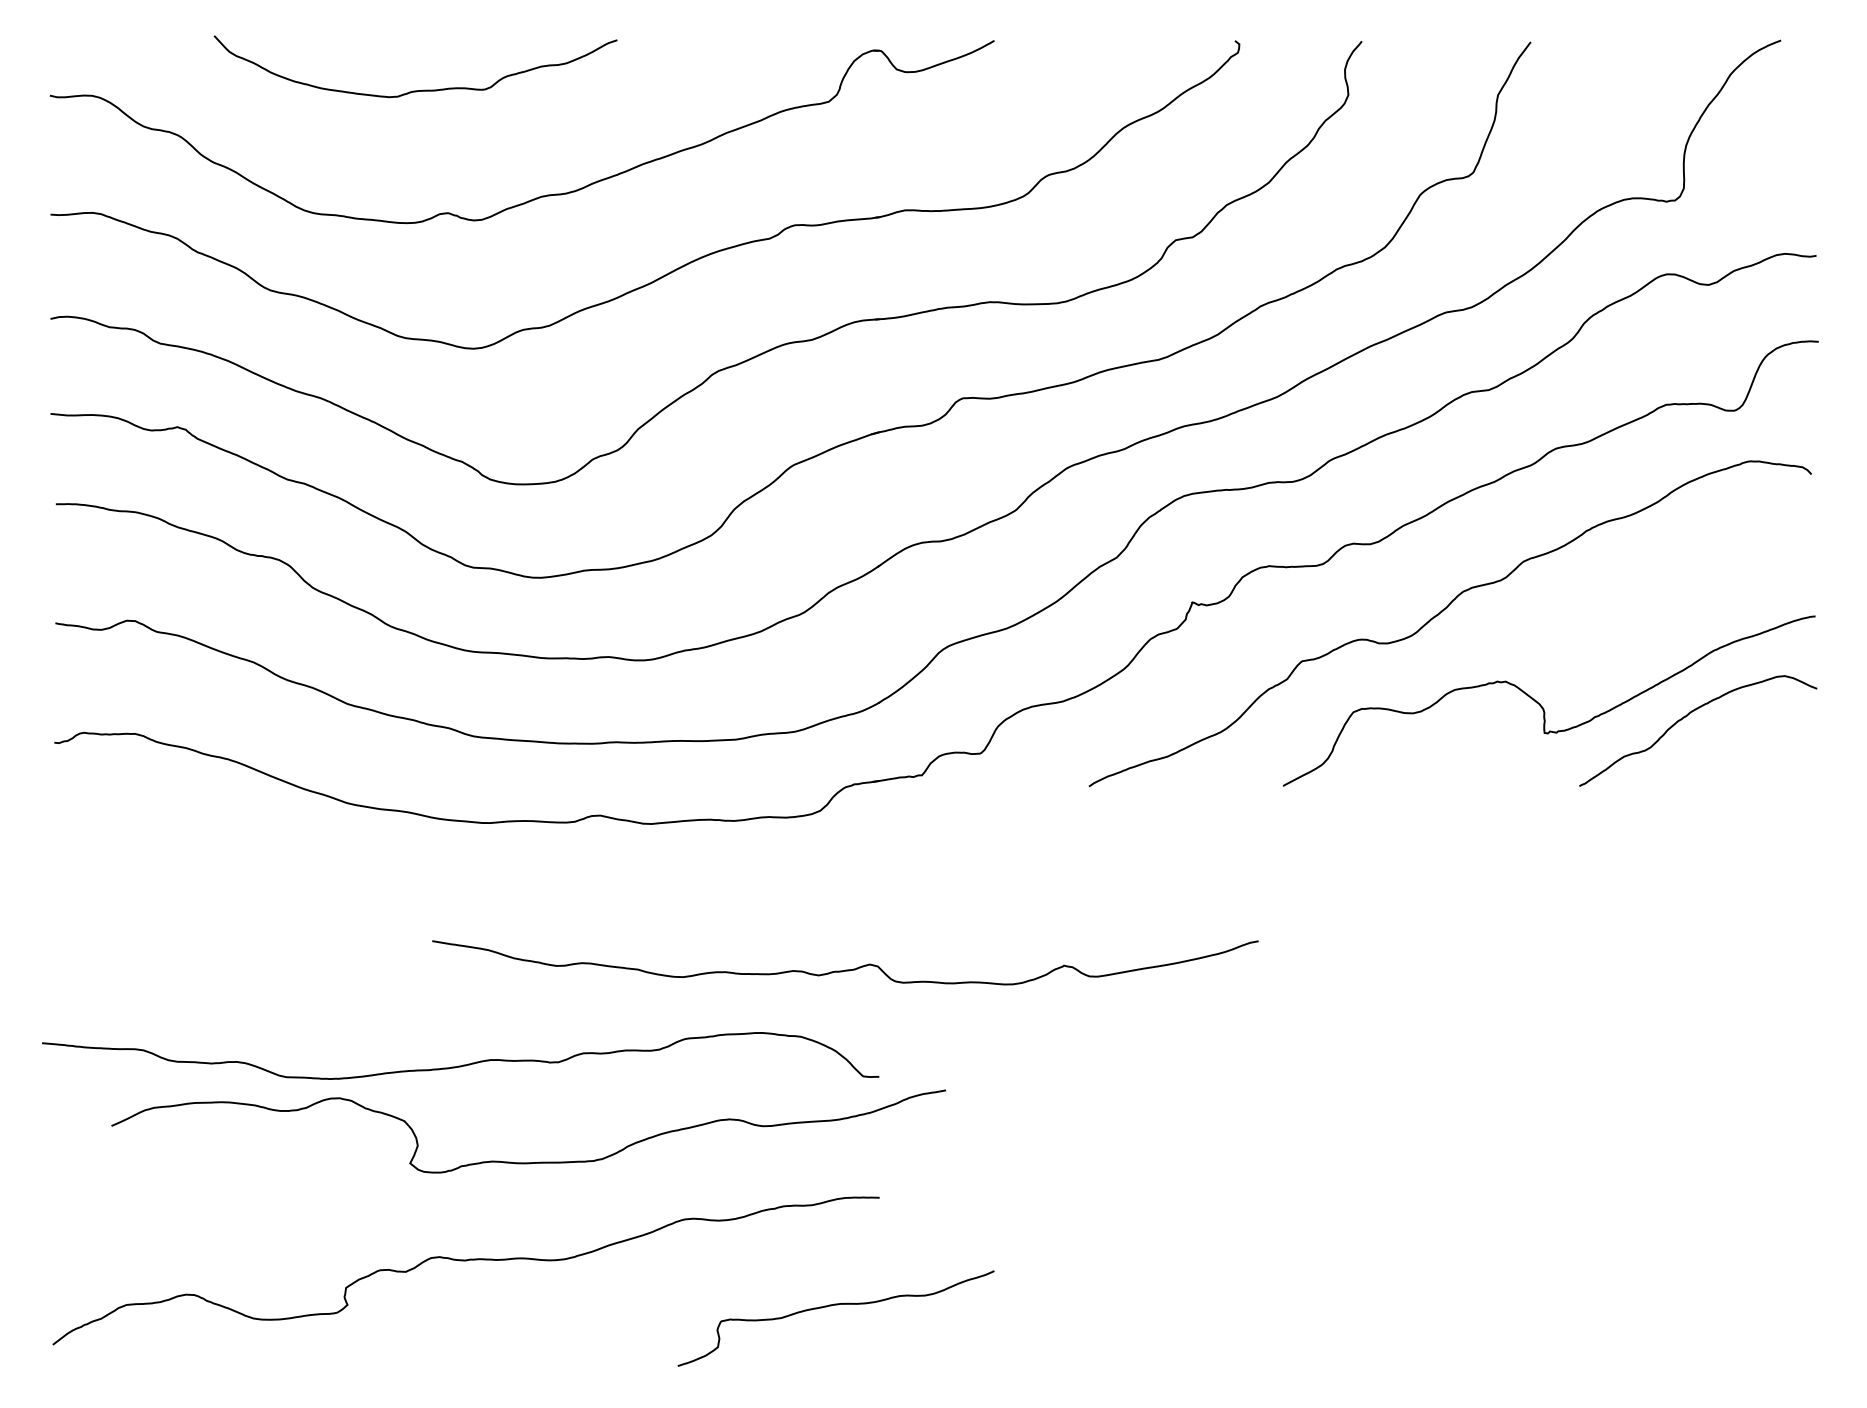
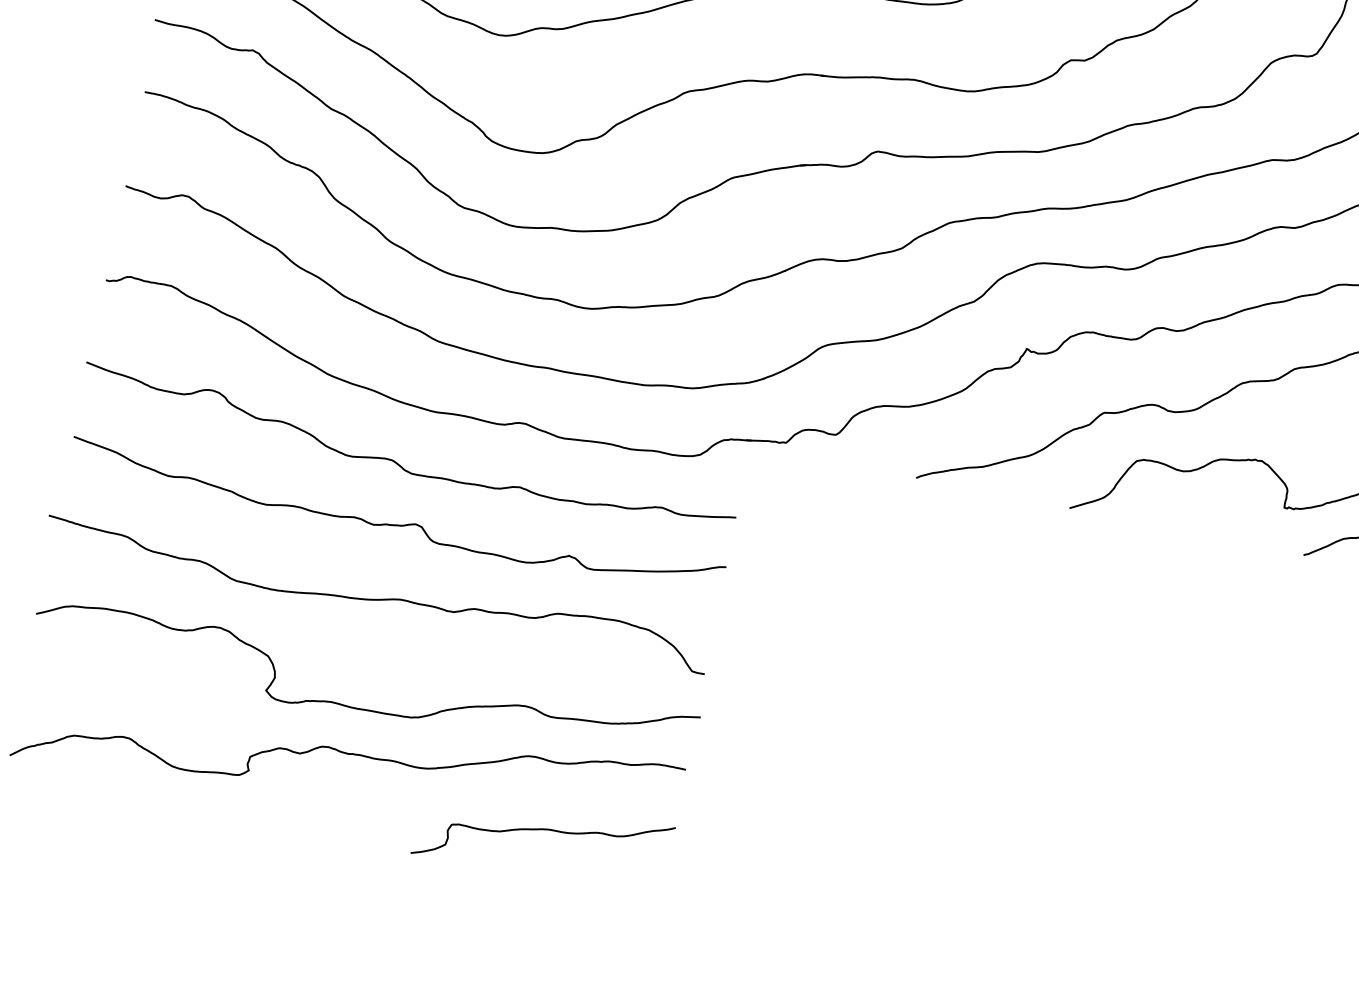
curve: (454, 894) -> (398, 463), added
curve: (845, 969) -> (395, 524), moved
curve: (528, 1162) -> (359, 708), moved
curve: (831, 1306) -> (541, 830), moved

